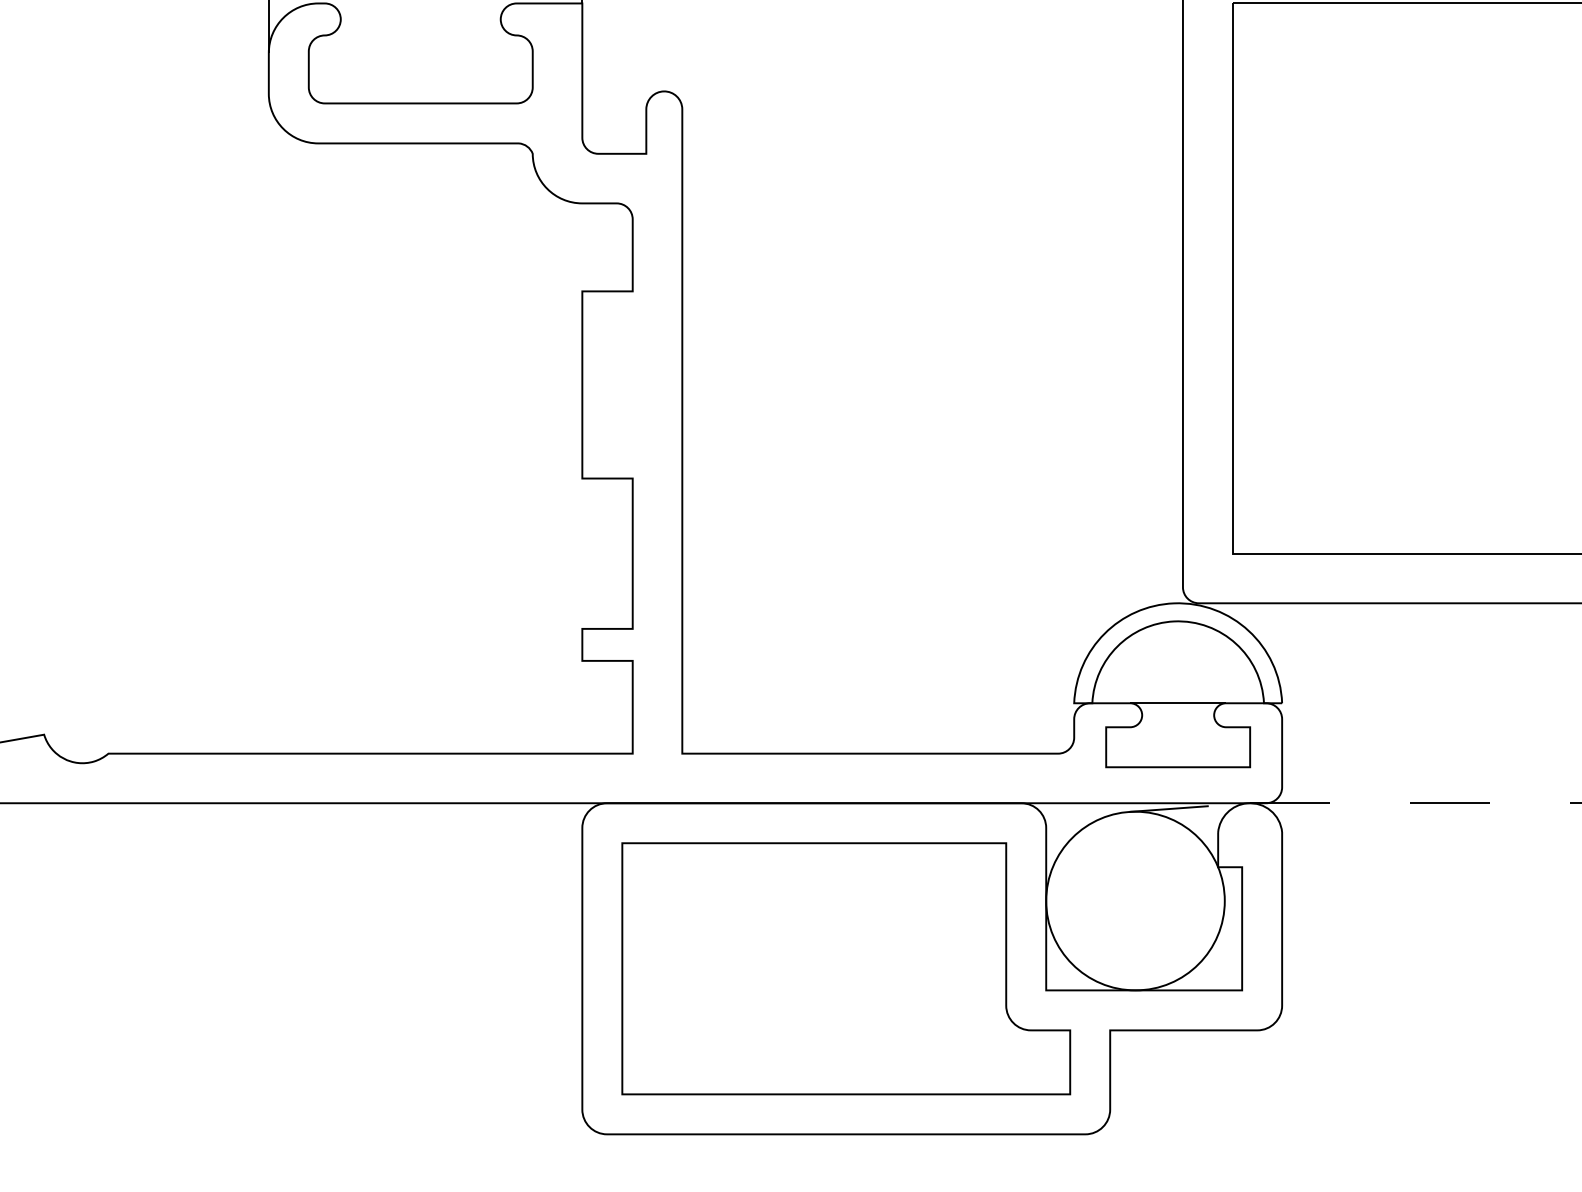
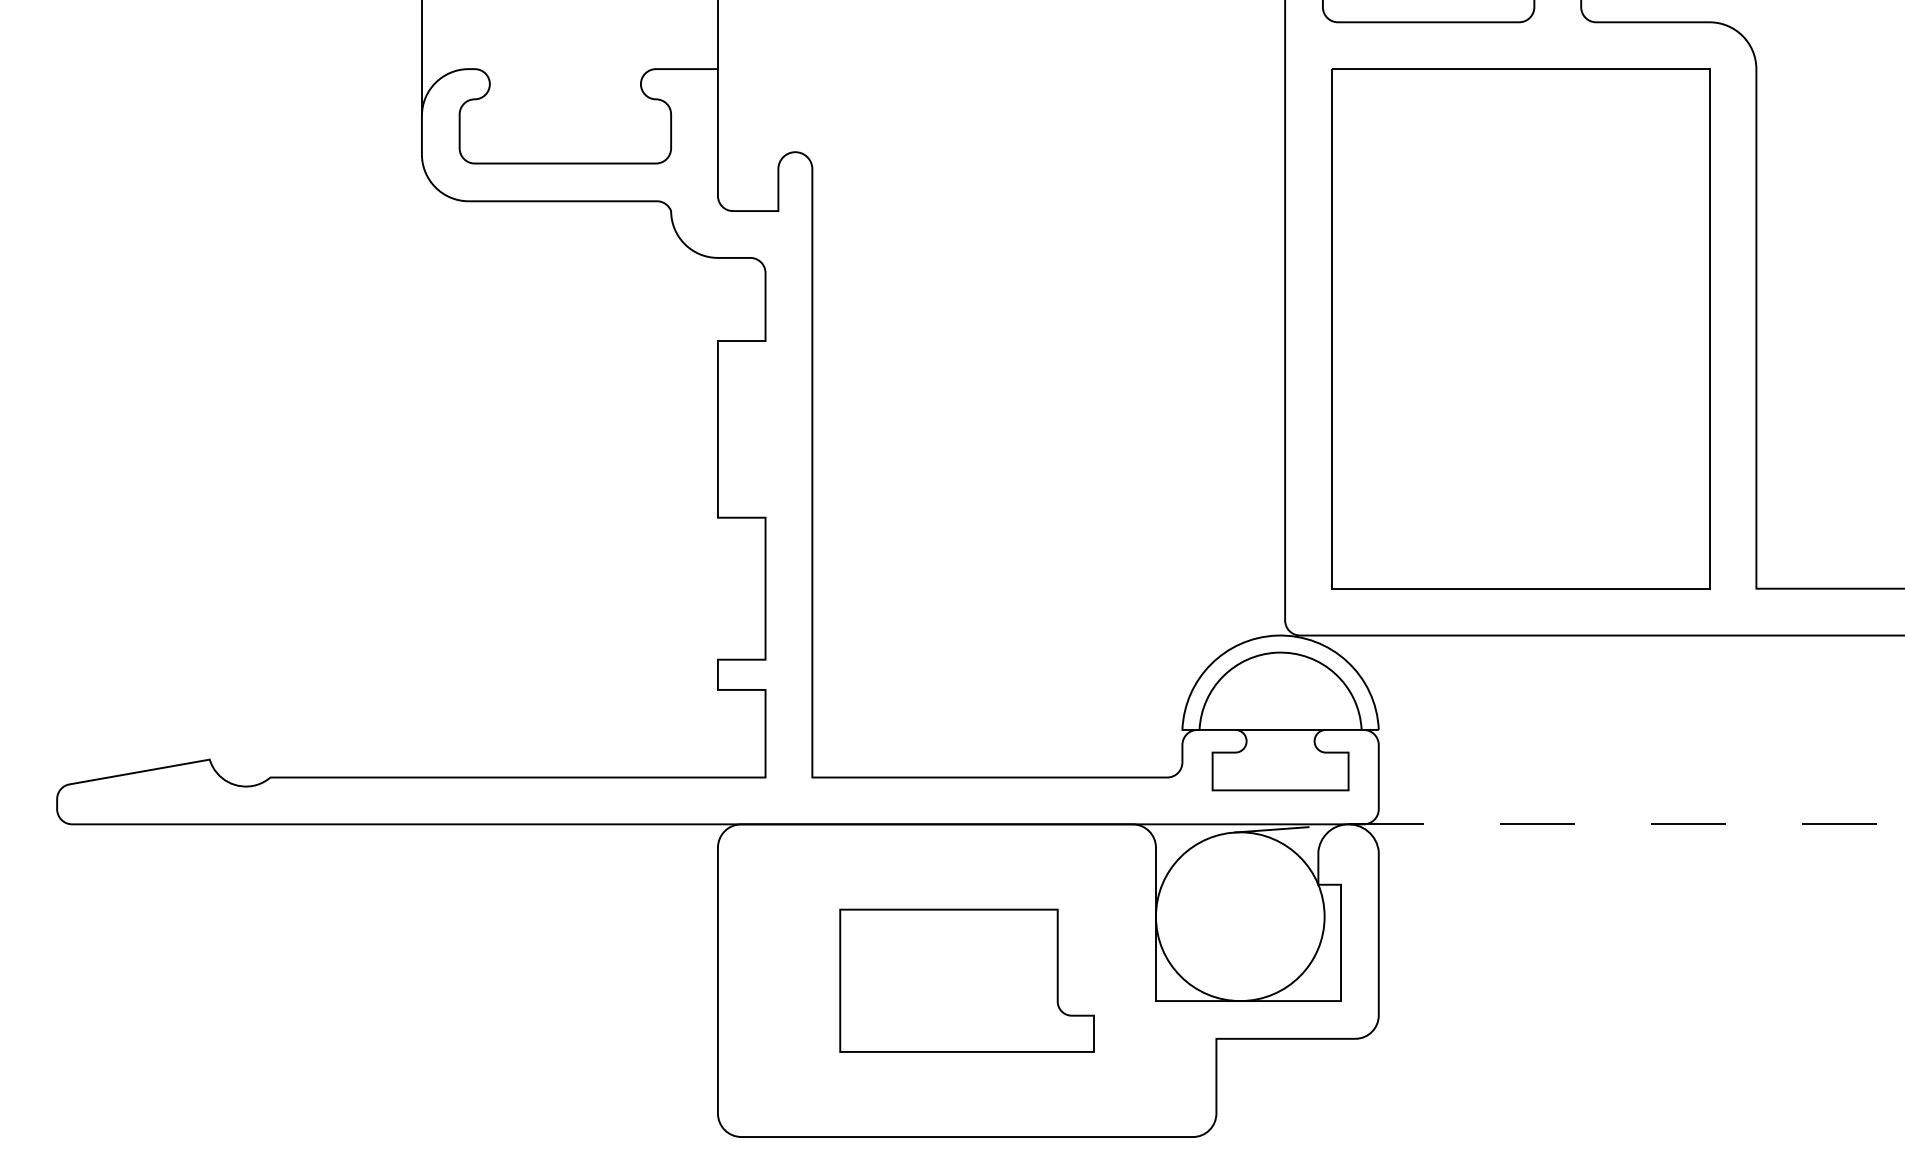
part: (845, 968) -> (966, 980), size x0.6

